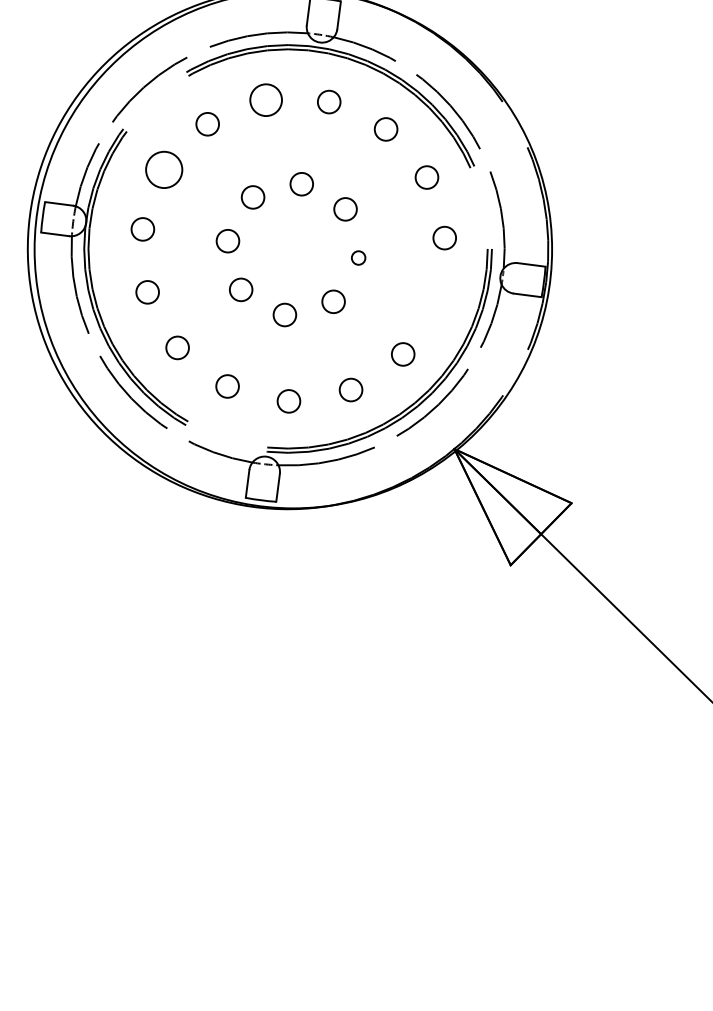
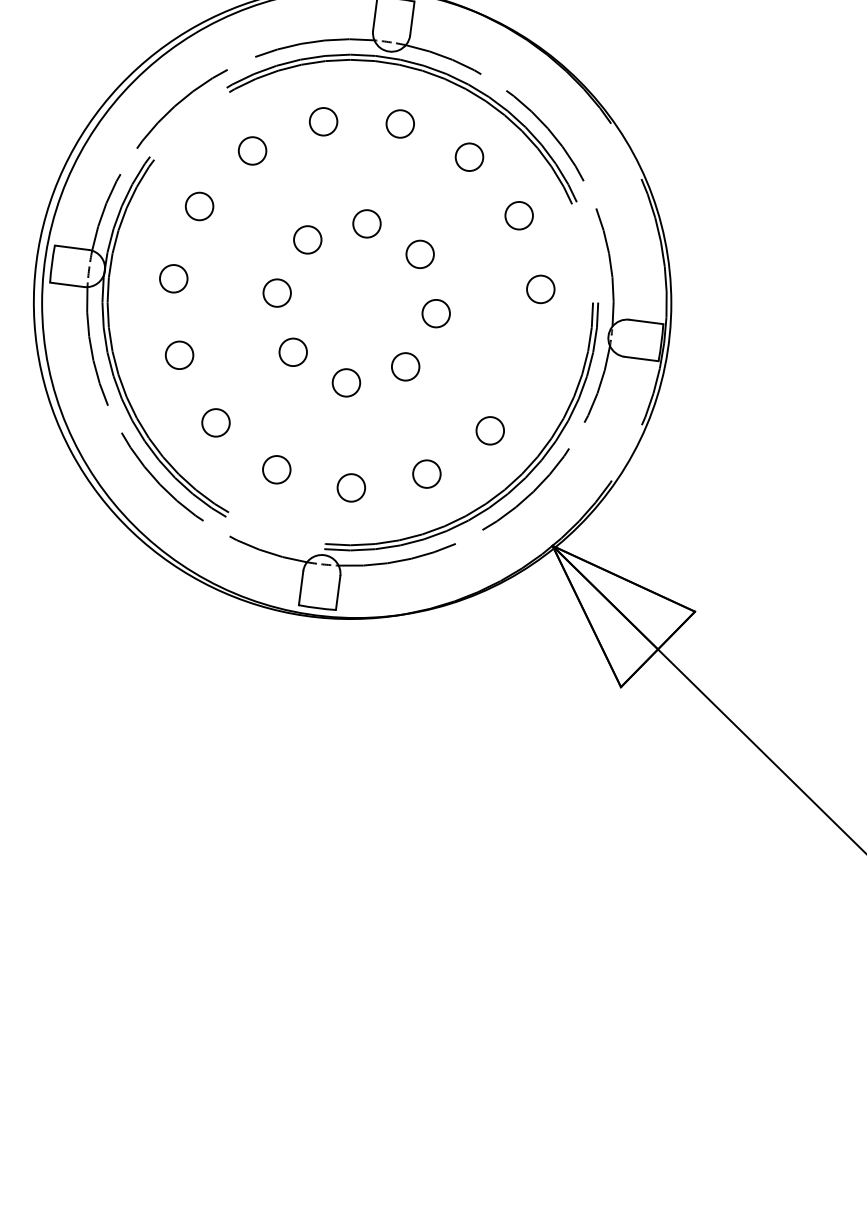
circle: (265, 100) -> (322, 122), size x0.71
circle: (163, 169) -> (198, 205), size x0.62
circle: (358, 257) -> (435, 312), size x1.67

